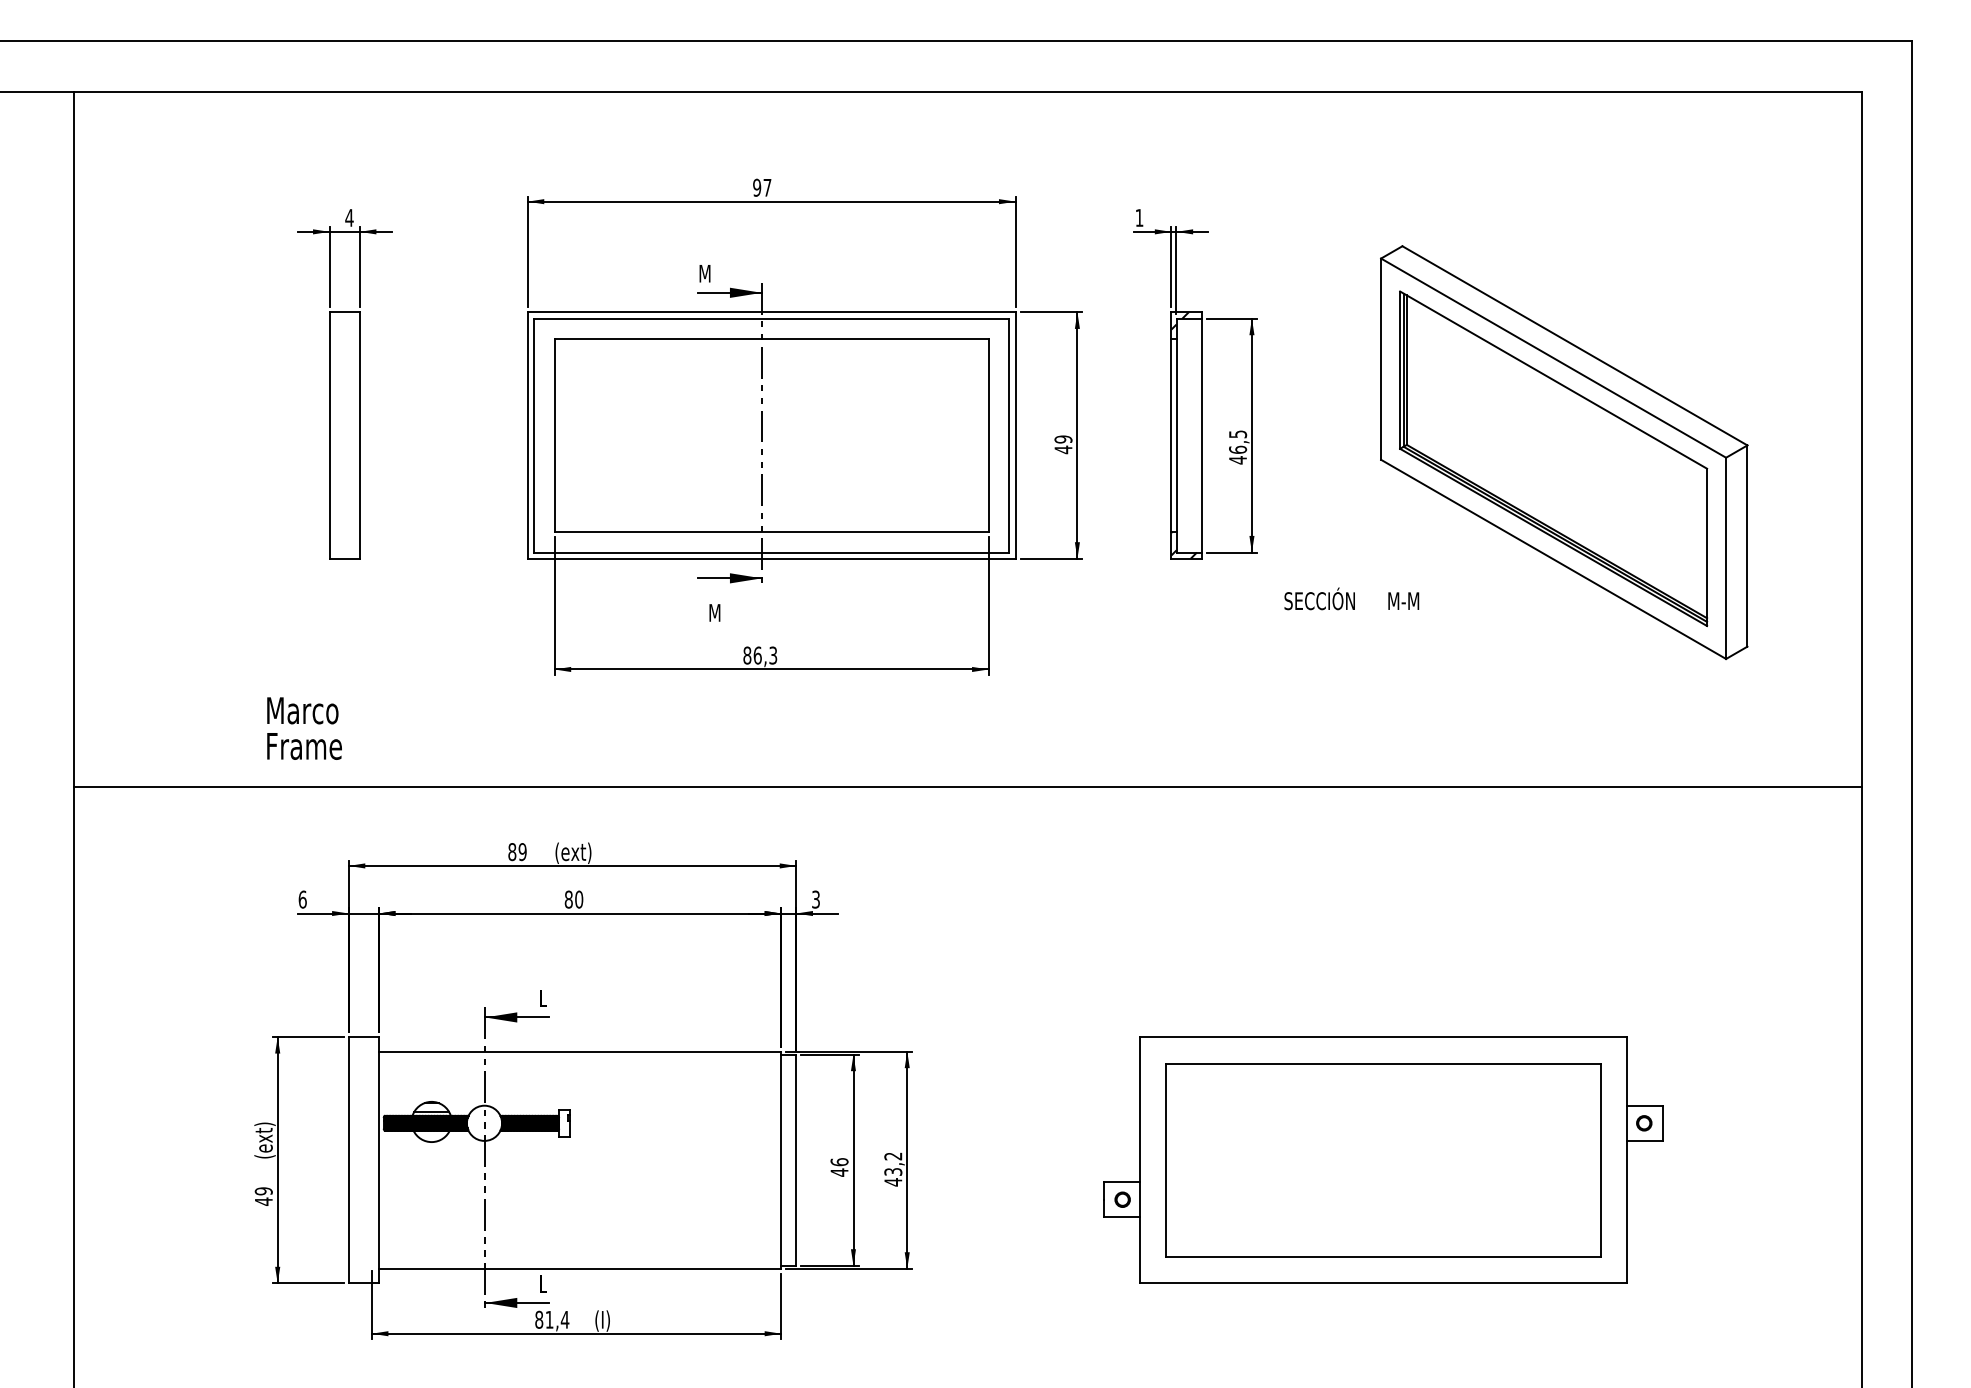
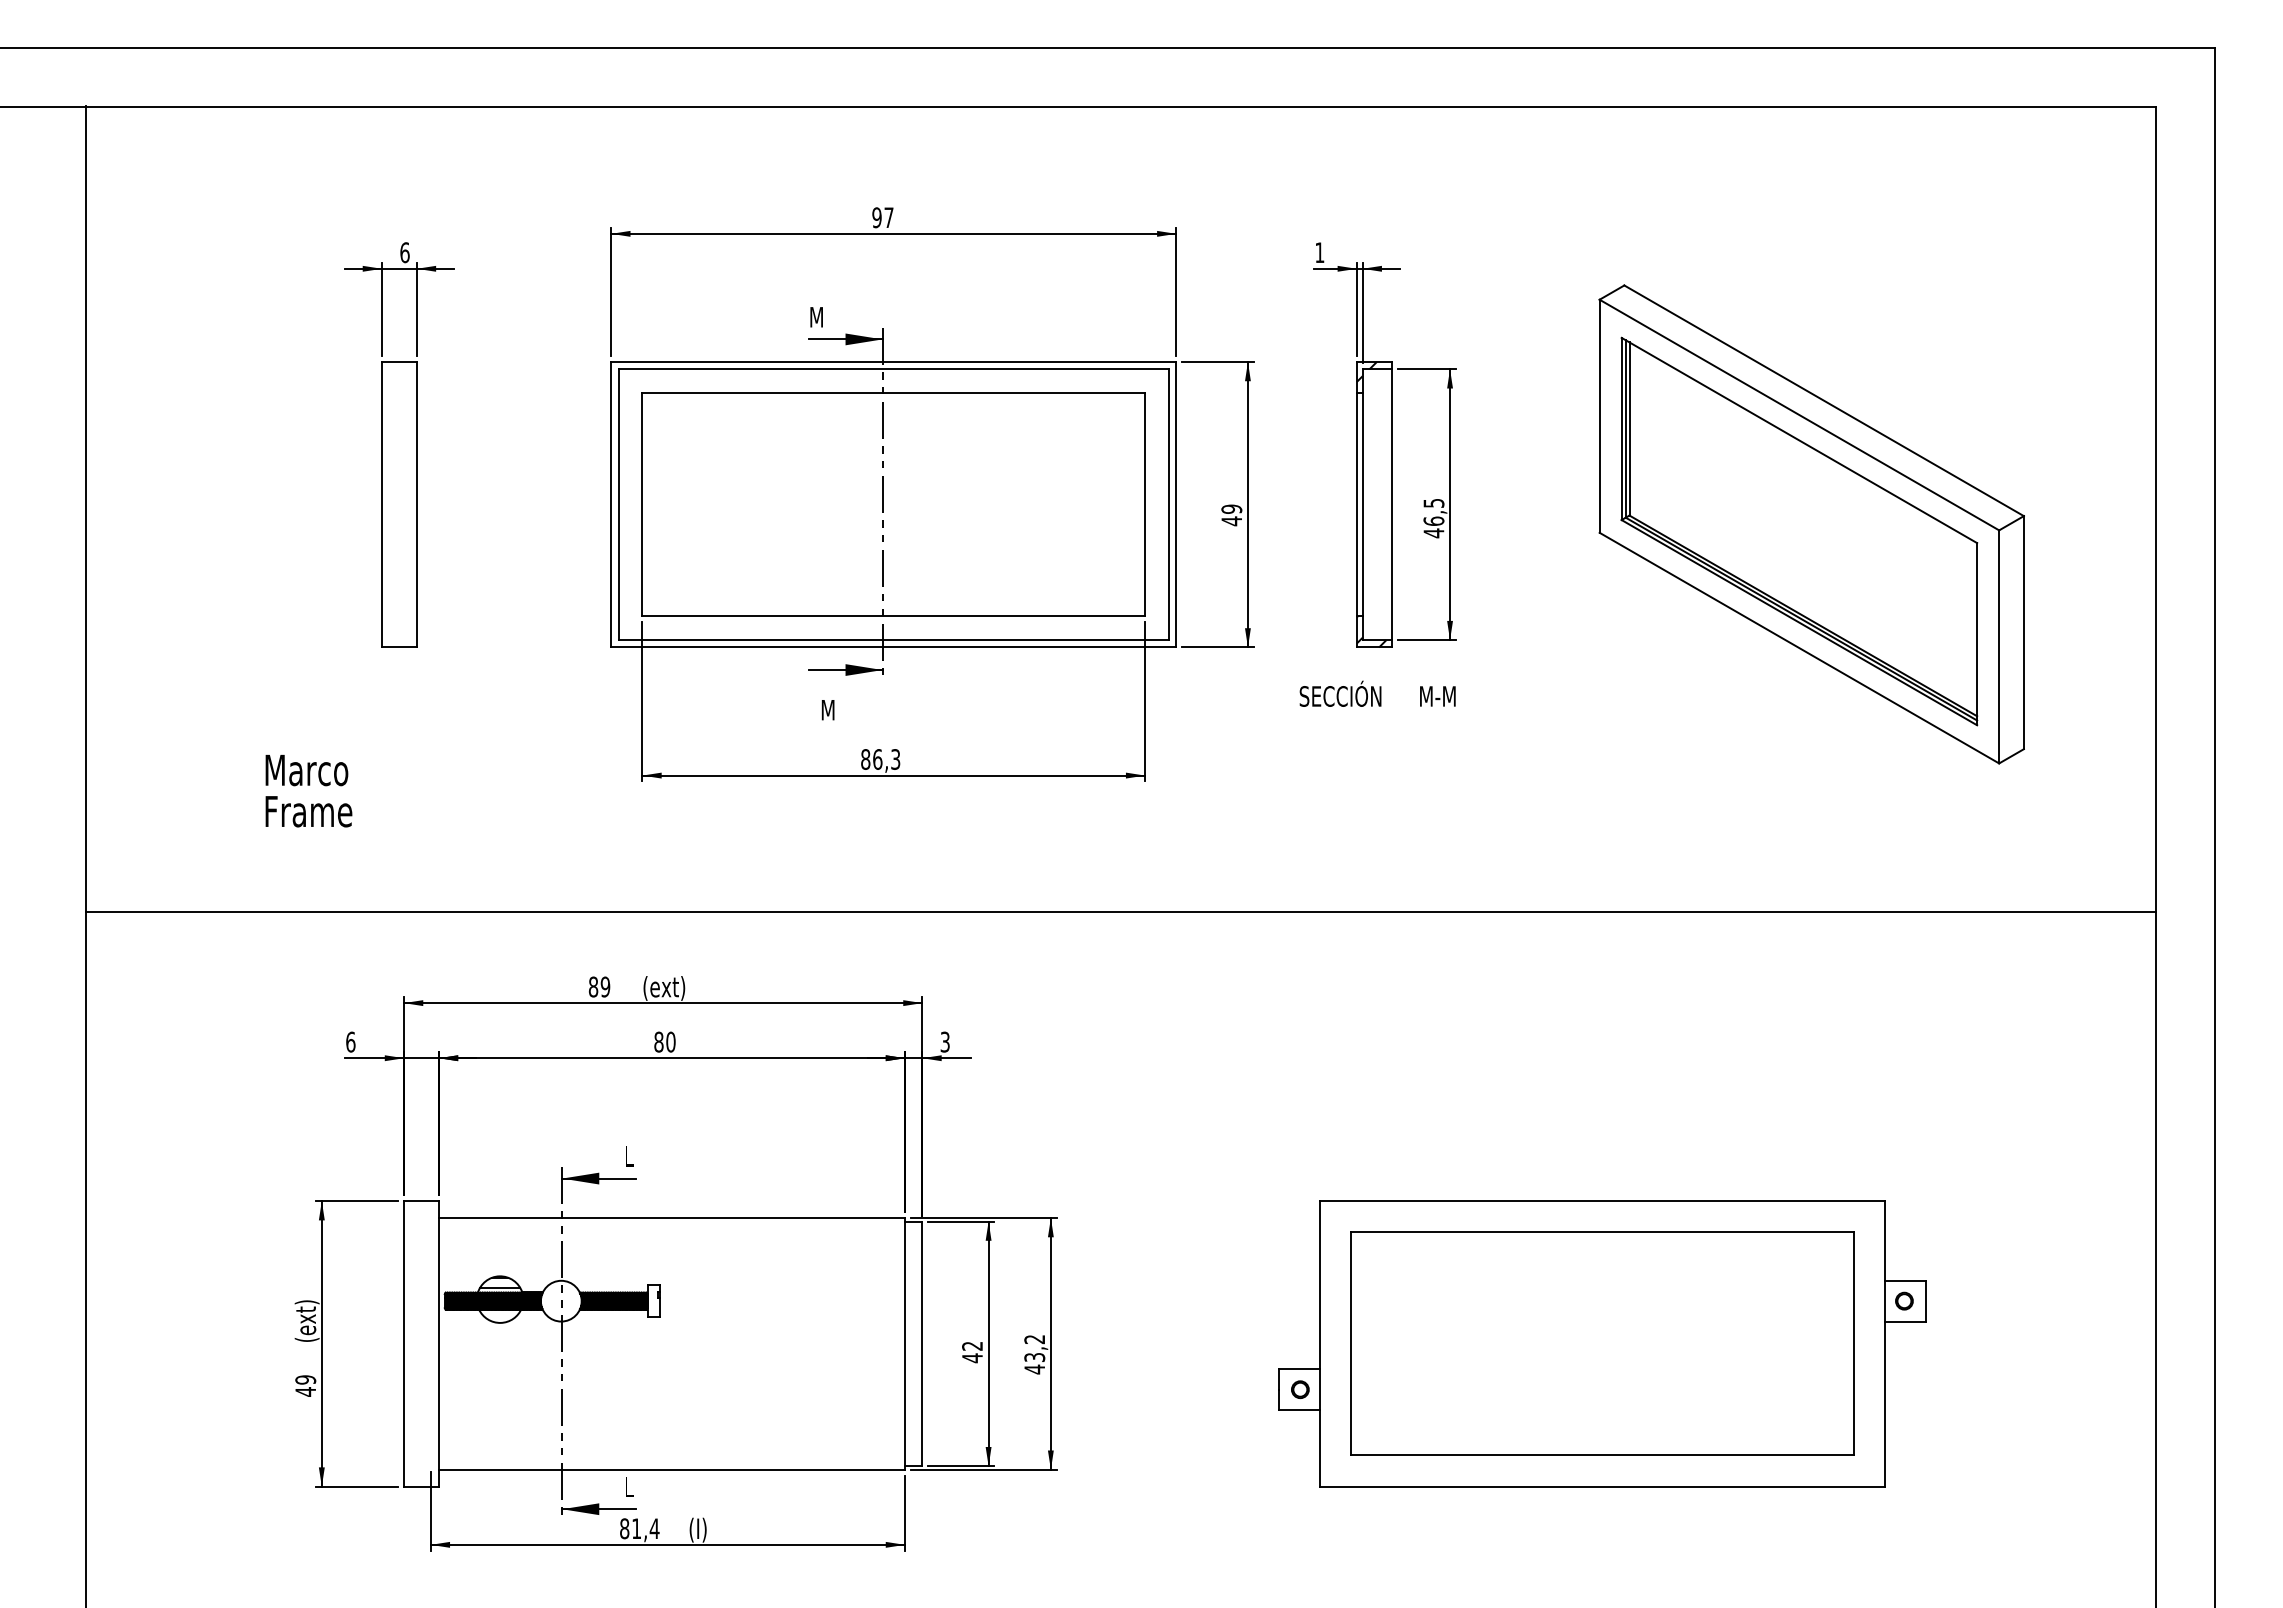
text: (349, 217) -> (404, 252), 4 -> 6
text: (1351, 598) -> (1377, 693), moved
text: (304, 728) -> (308, 791), moved
text: (839, 1161) -> (972, 1345), 46 -> 42

